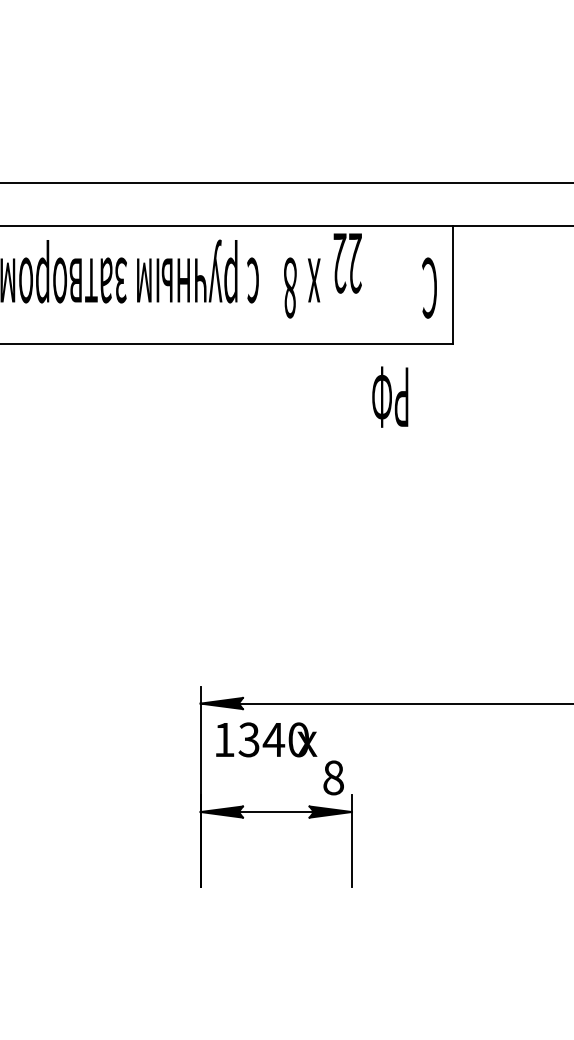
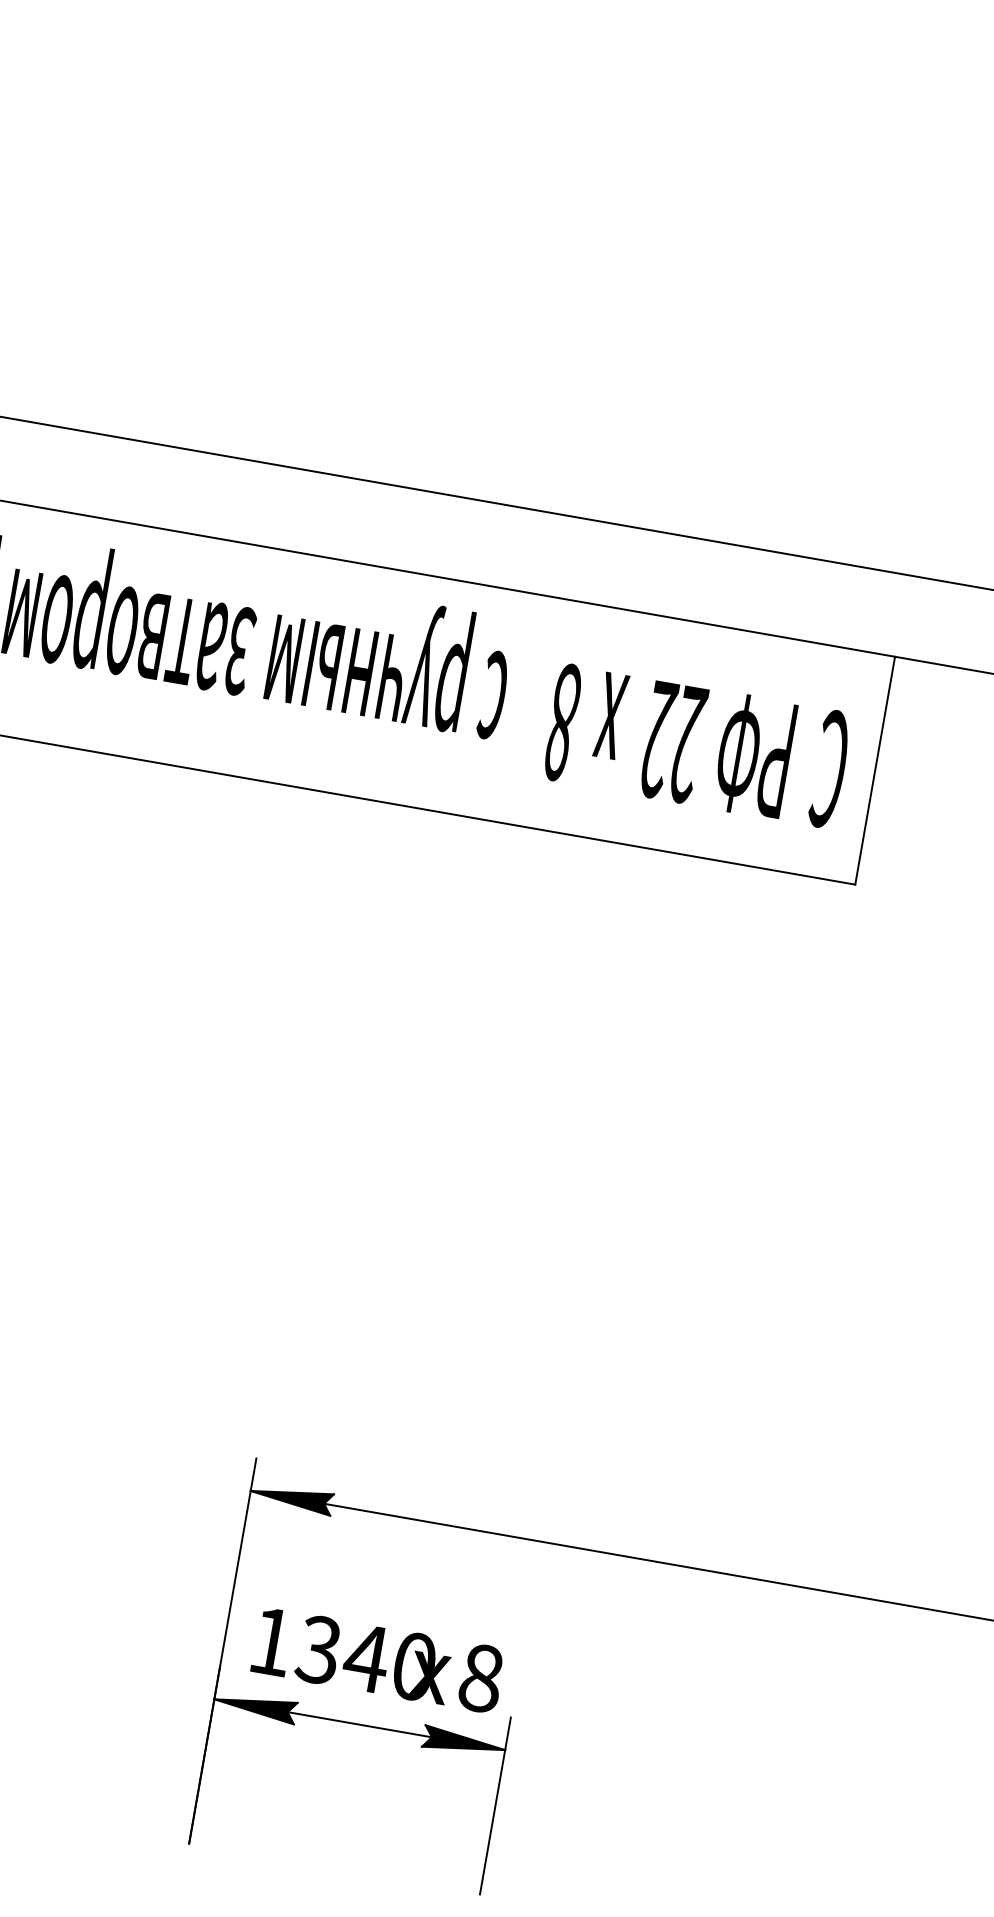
text: (347, 263) -> (672, 742), moved
text: (390, 396) -> (755, 755), moved
text: (266, 739) -> (352, 1655), moved

